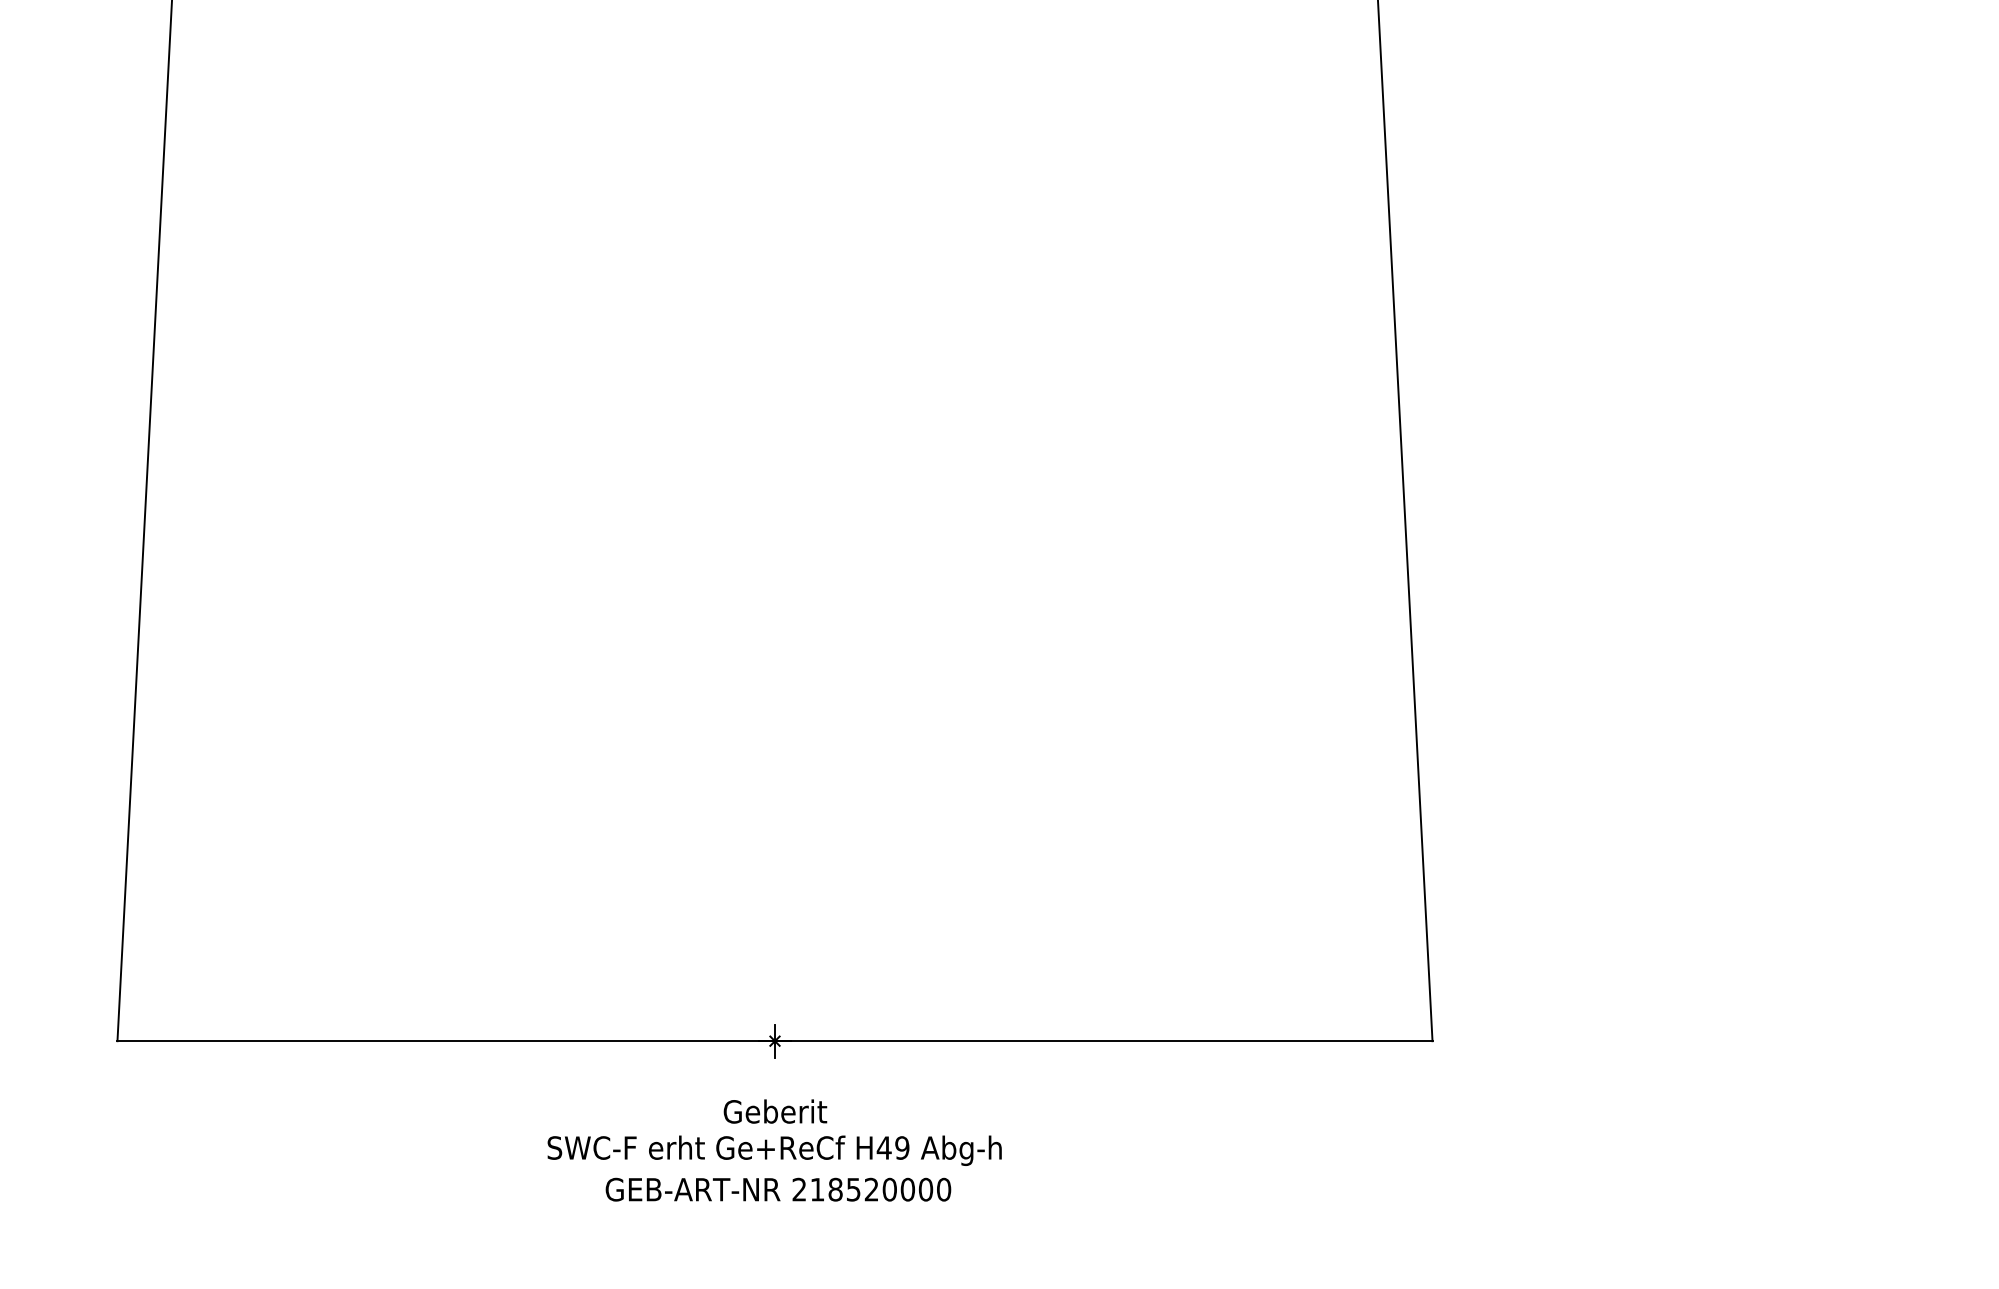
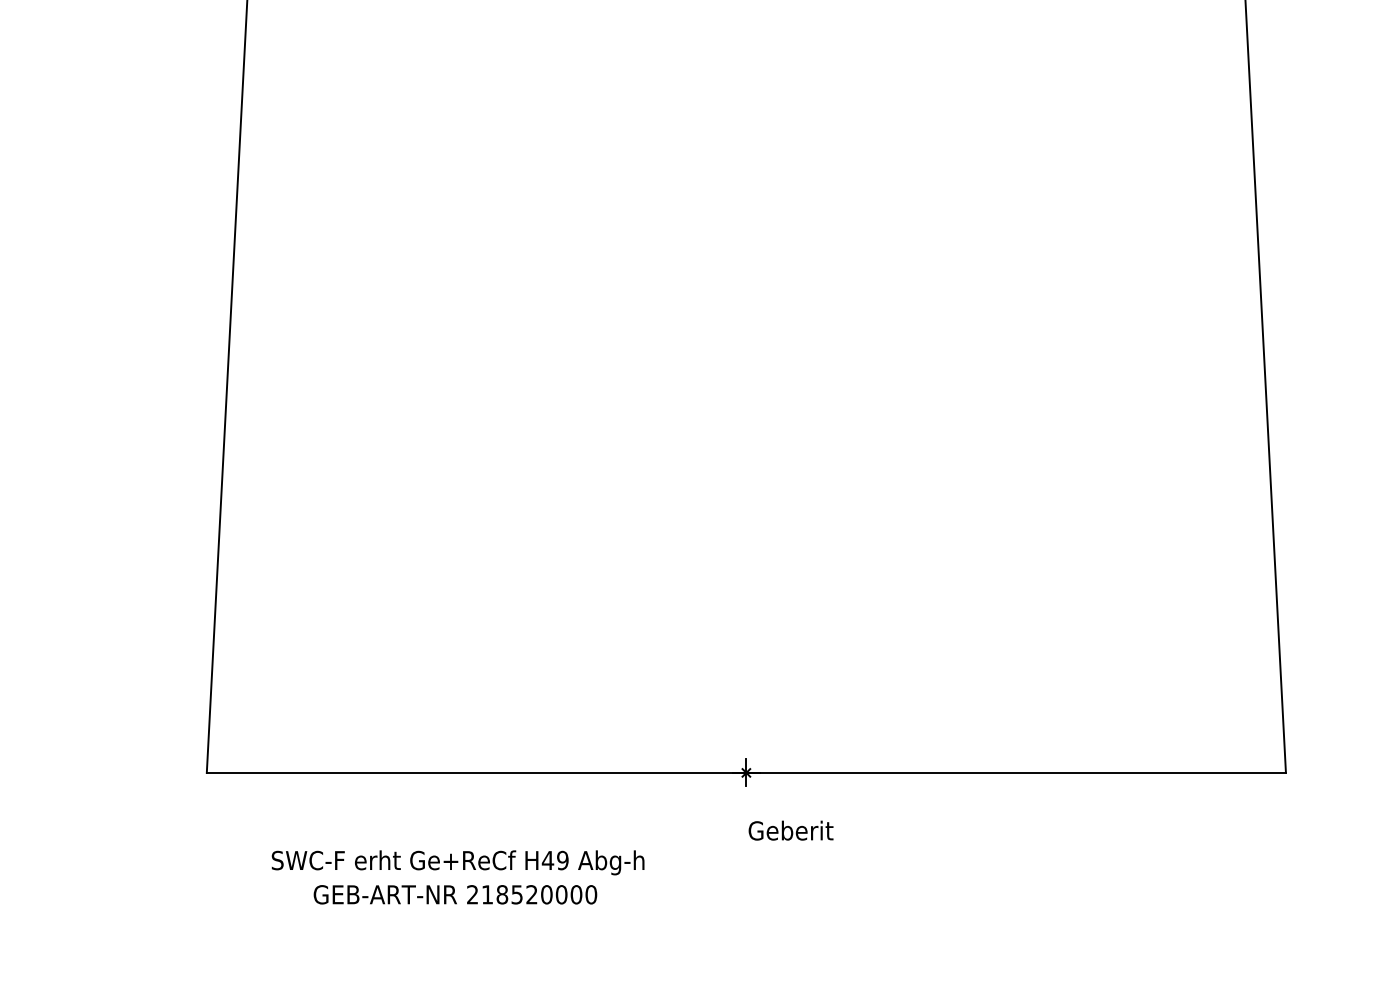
text: (775, 1111) -> (791, 830), moved
text: (774, 1150) -> (457, 862), moved
text: (778, 1189) -> (455, 894), moved

